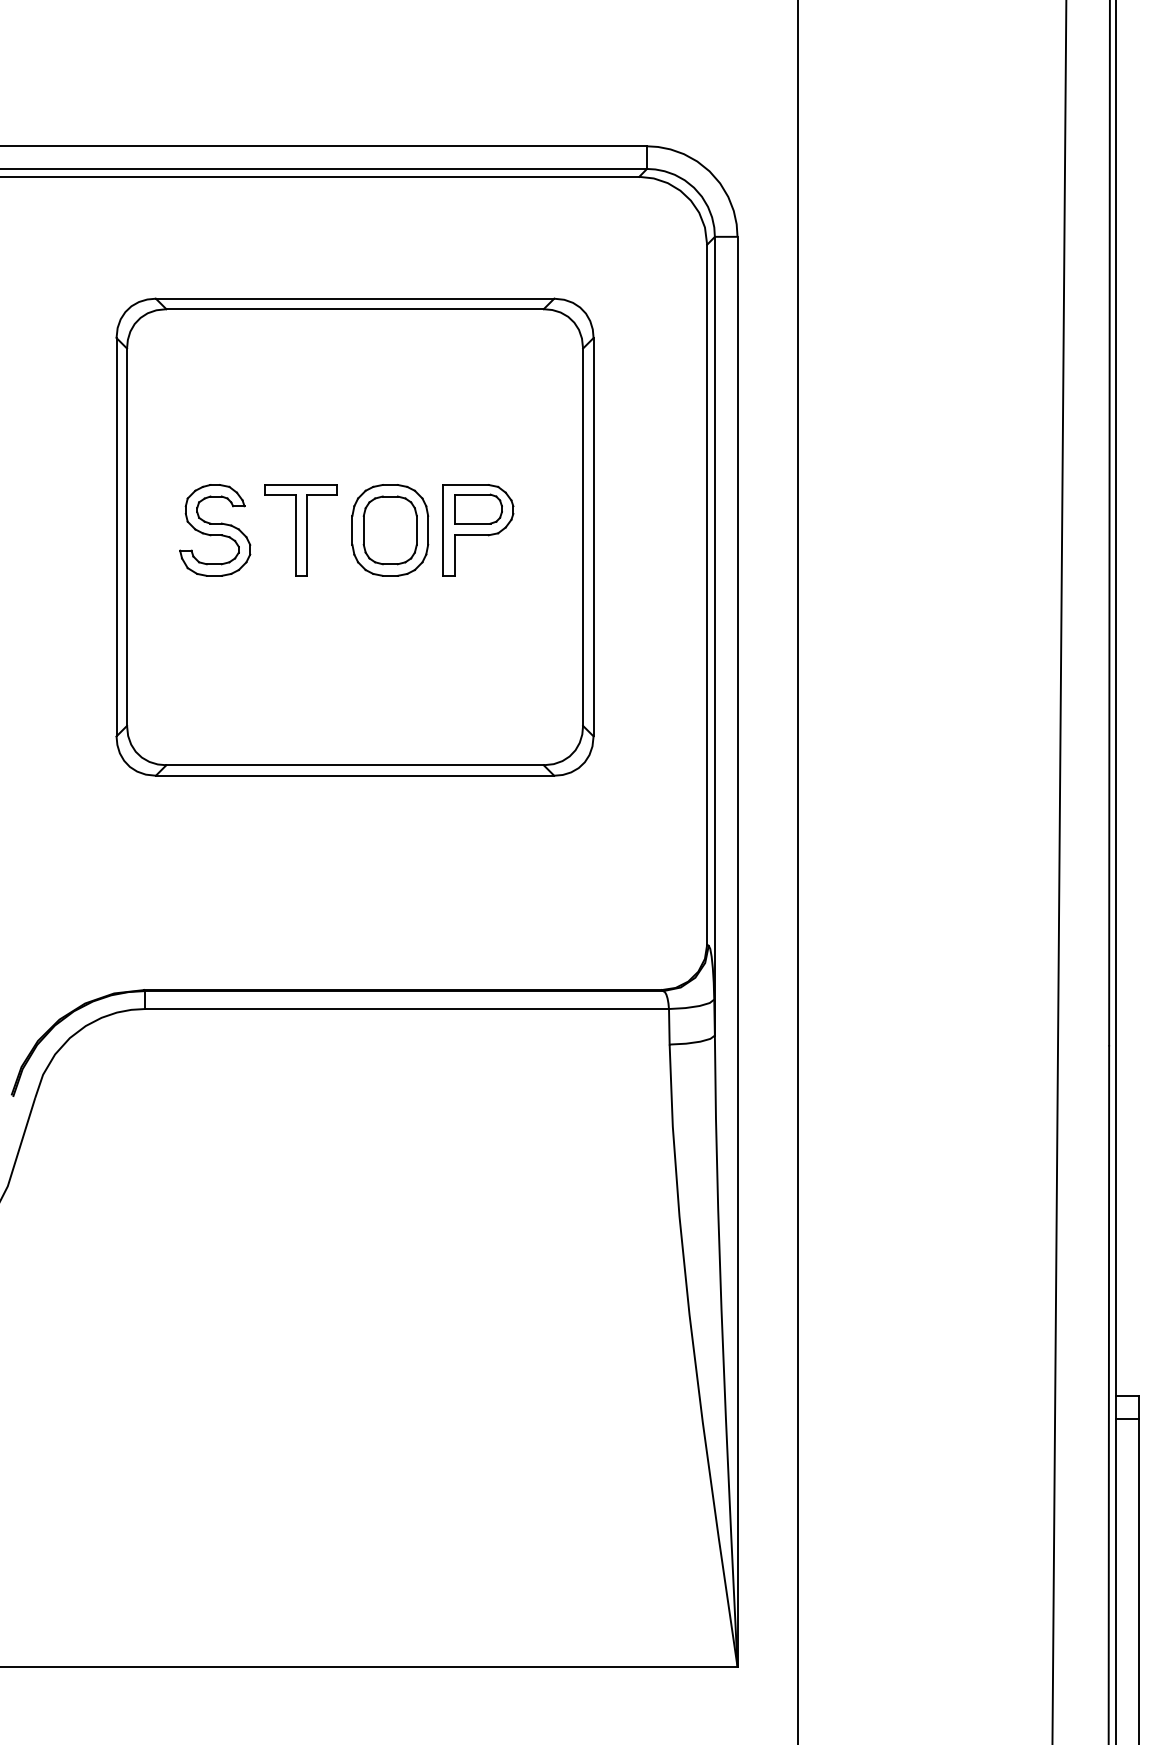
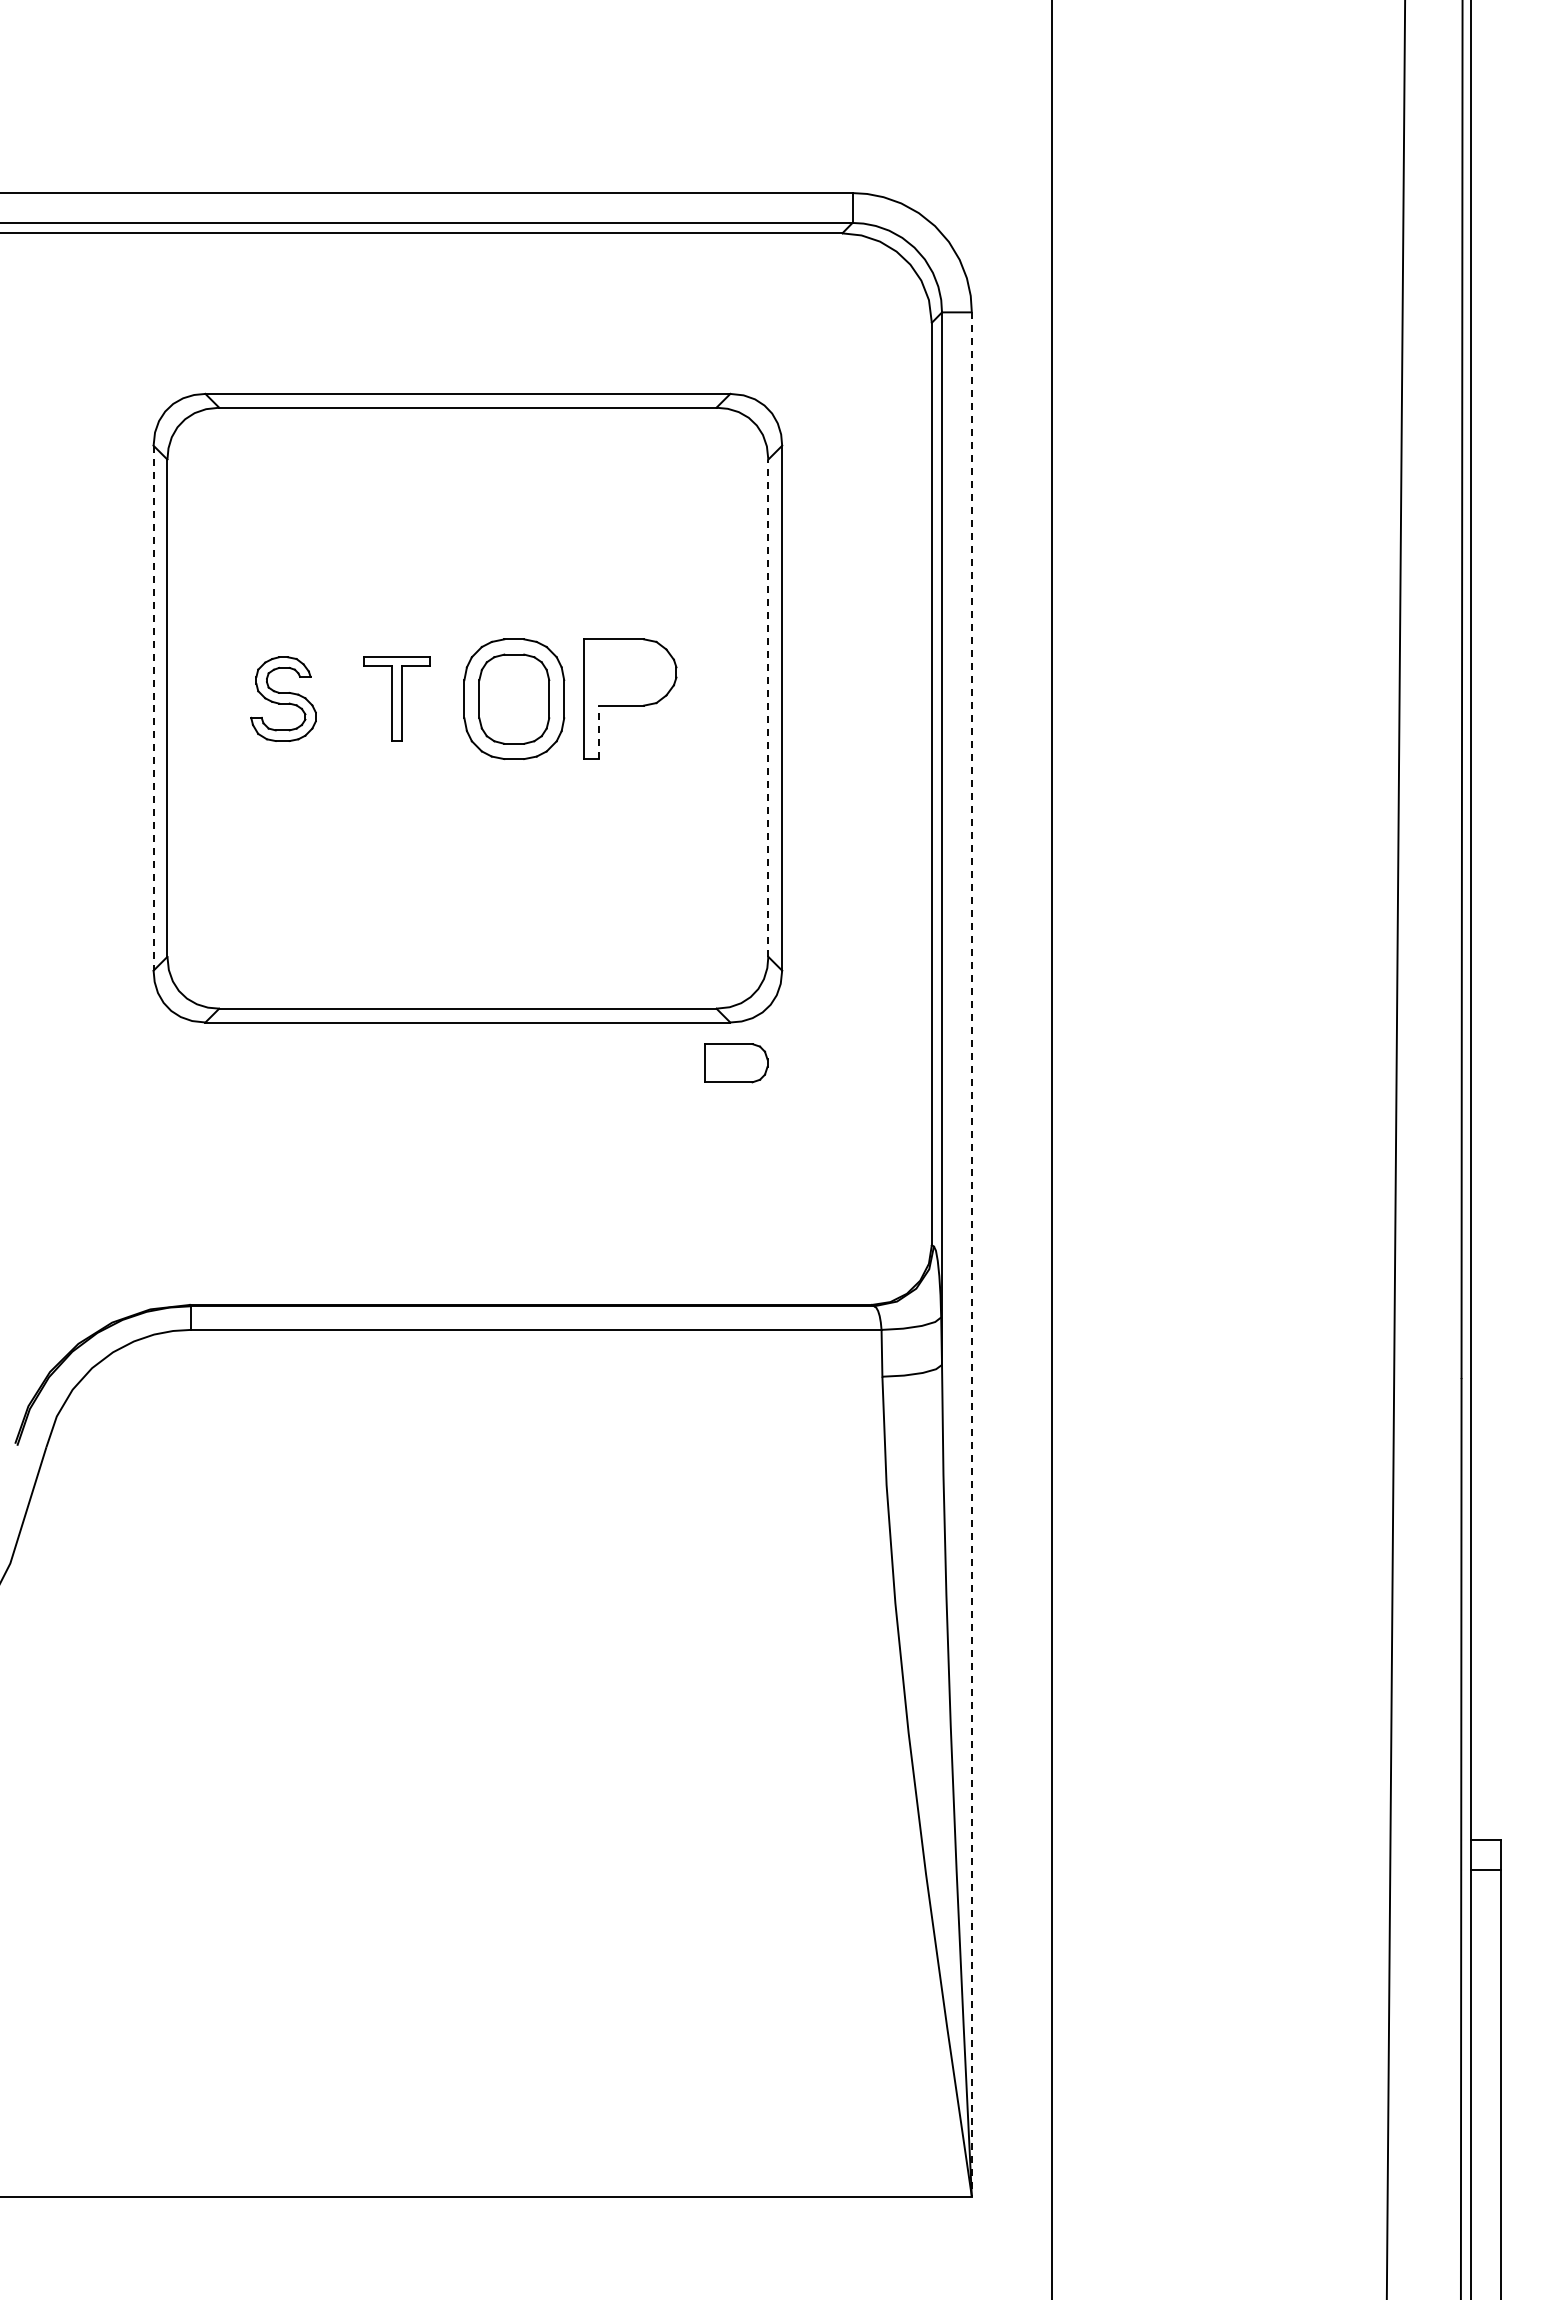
part: (478, 509) -> (736, 1063), moved
part: (215, 529) -> (283, 698), size x0.7
part: (300, 529) -> (396, 698), size x0.7
line: (116, 537) -> (153, 708), solid -> dashed
line: (583, 537) -> (768, 708), solid -> dashed
line: (454, 555) -> (599, 732), solid -> dashed
line: (737, 952) -> (971, 1255), solid -> dashed

